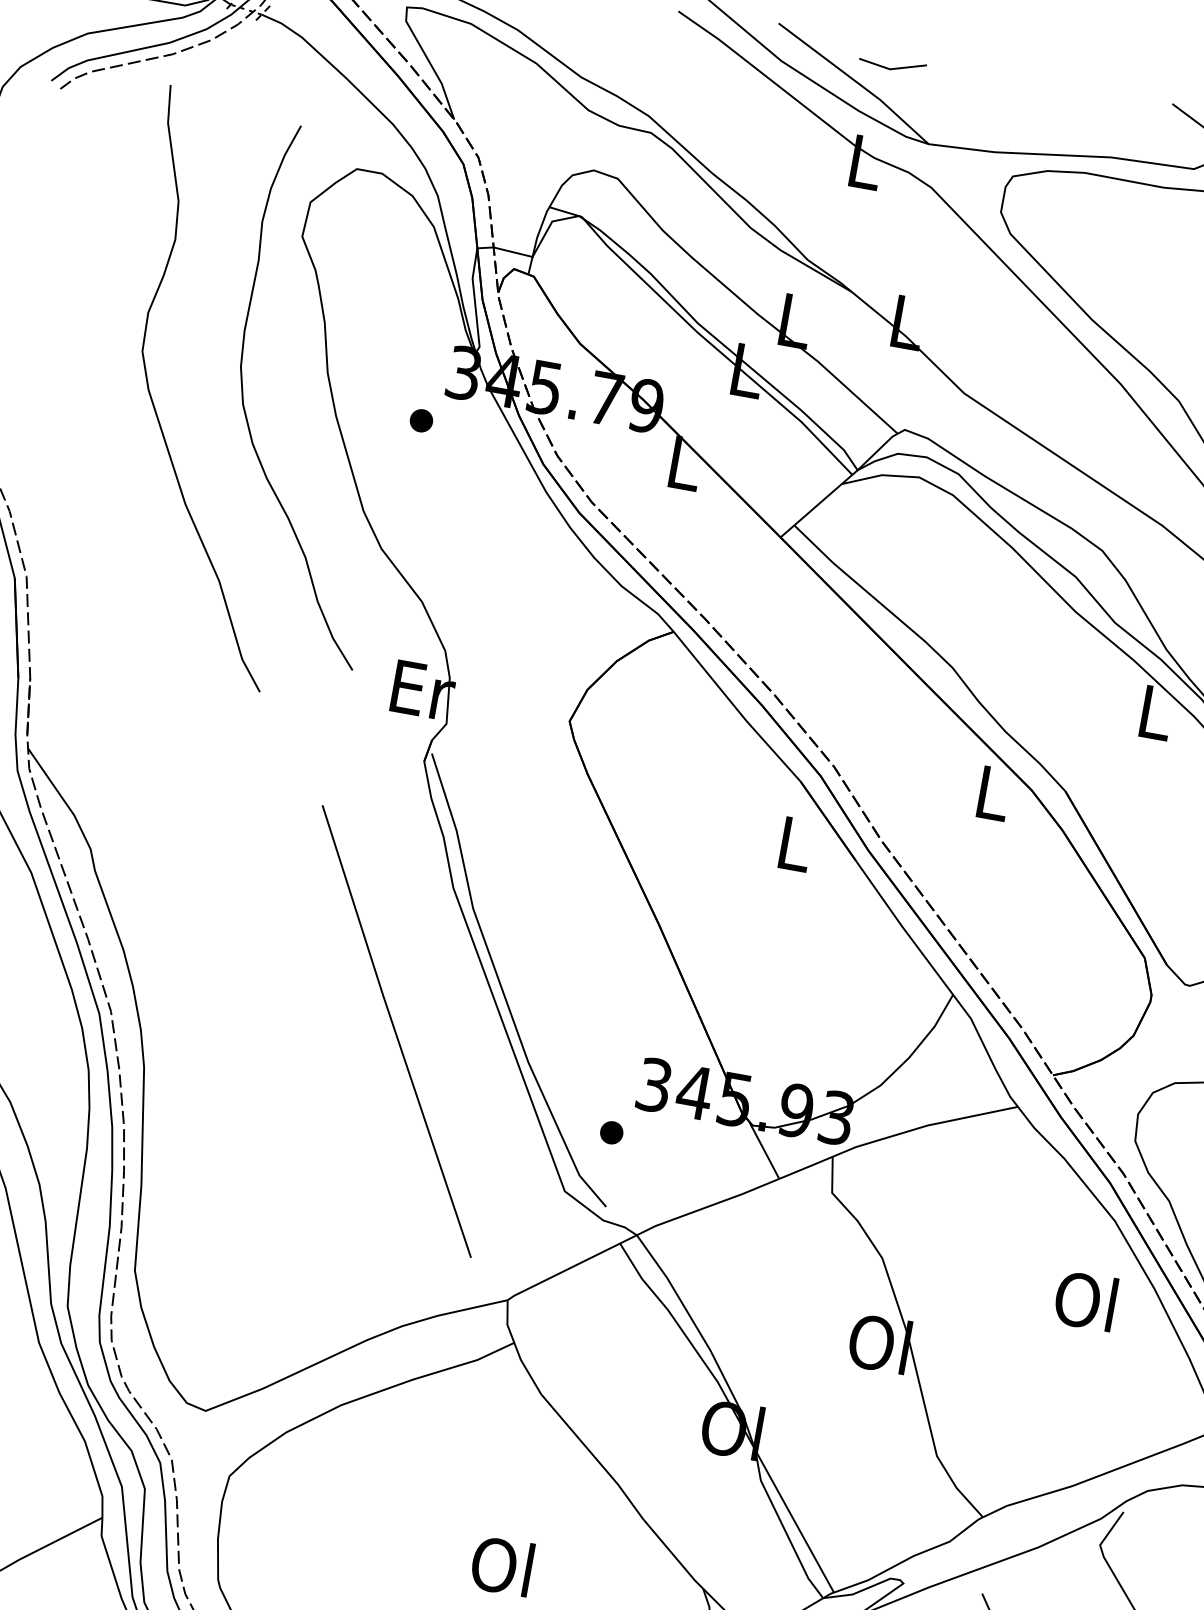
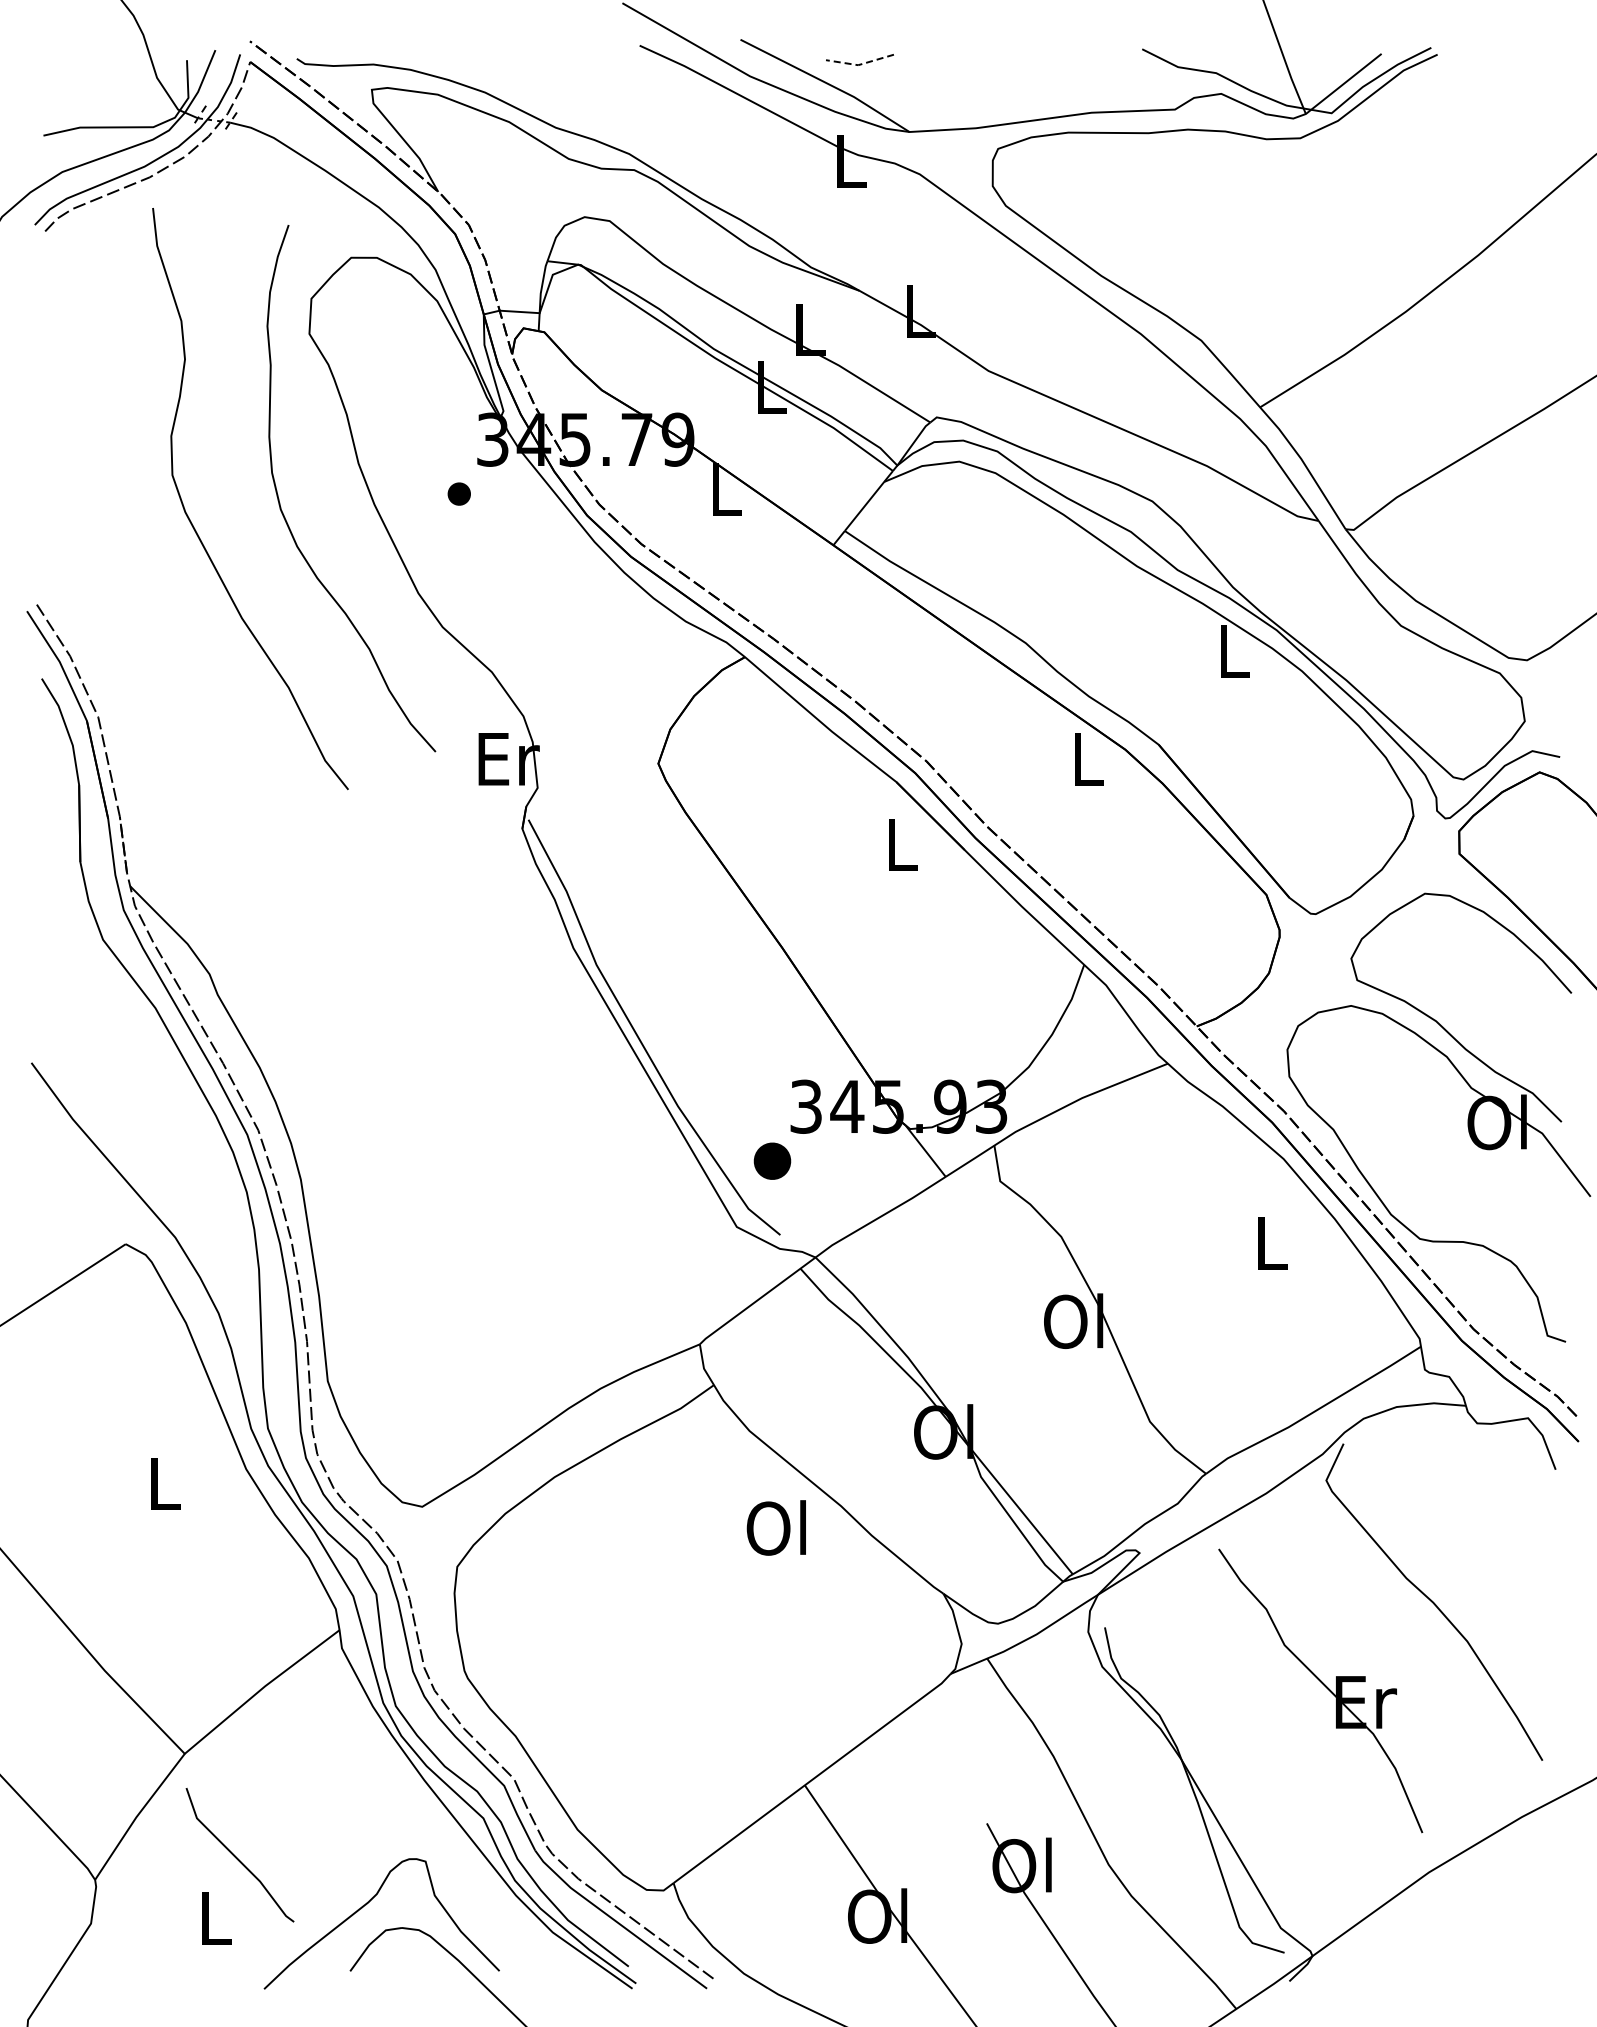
line: (892, 69) -> (860, 64), solid -> dashed
line: (396, 1031) -> (542, 1099), removed
part: (611, 1132) -> (772, 1160), size x1.6
text: (1085, 1300) -> (1268, 1242), Ol -> L
text: (501, 1565) -> (775, 1527), moved

